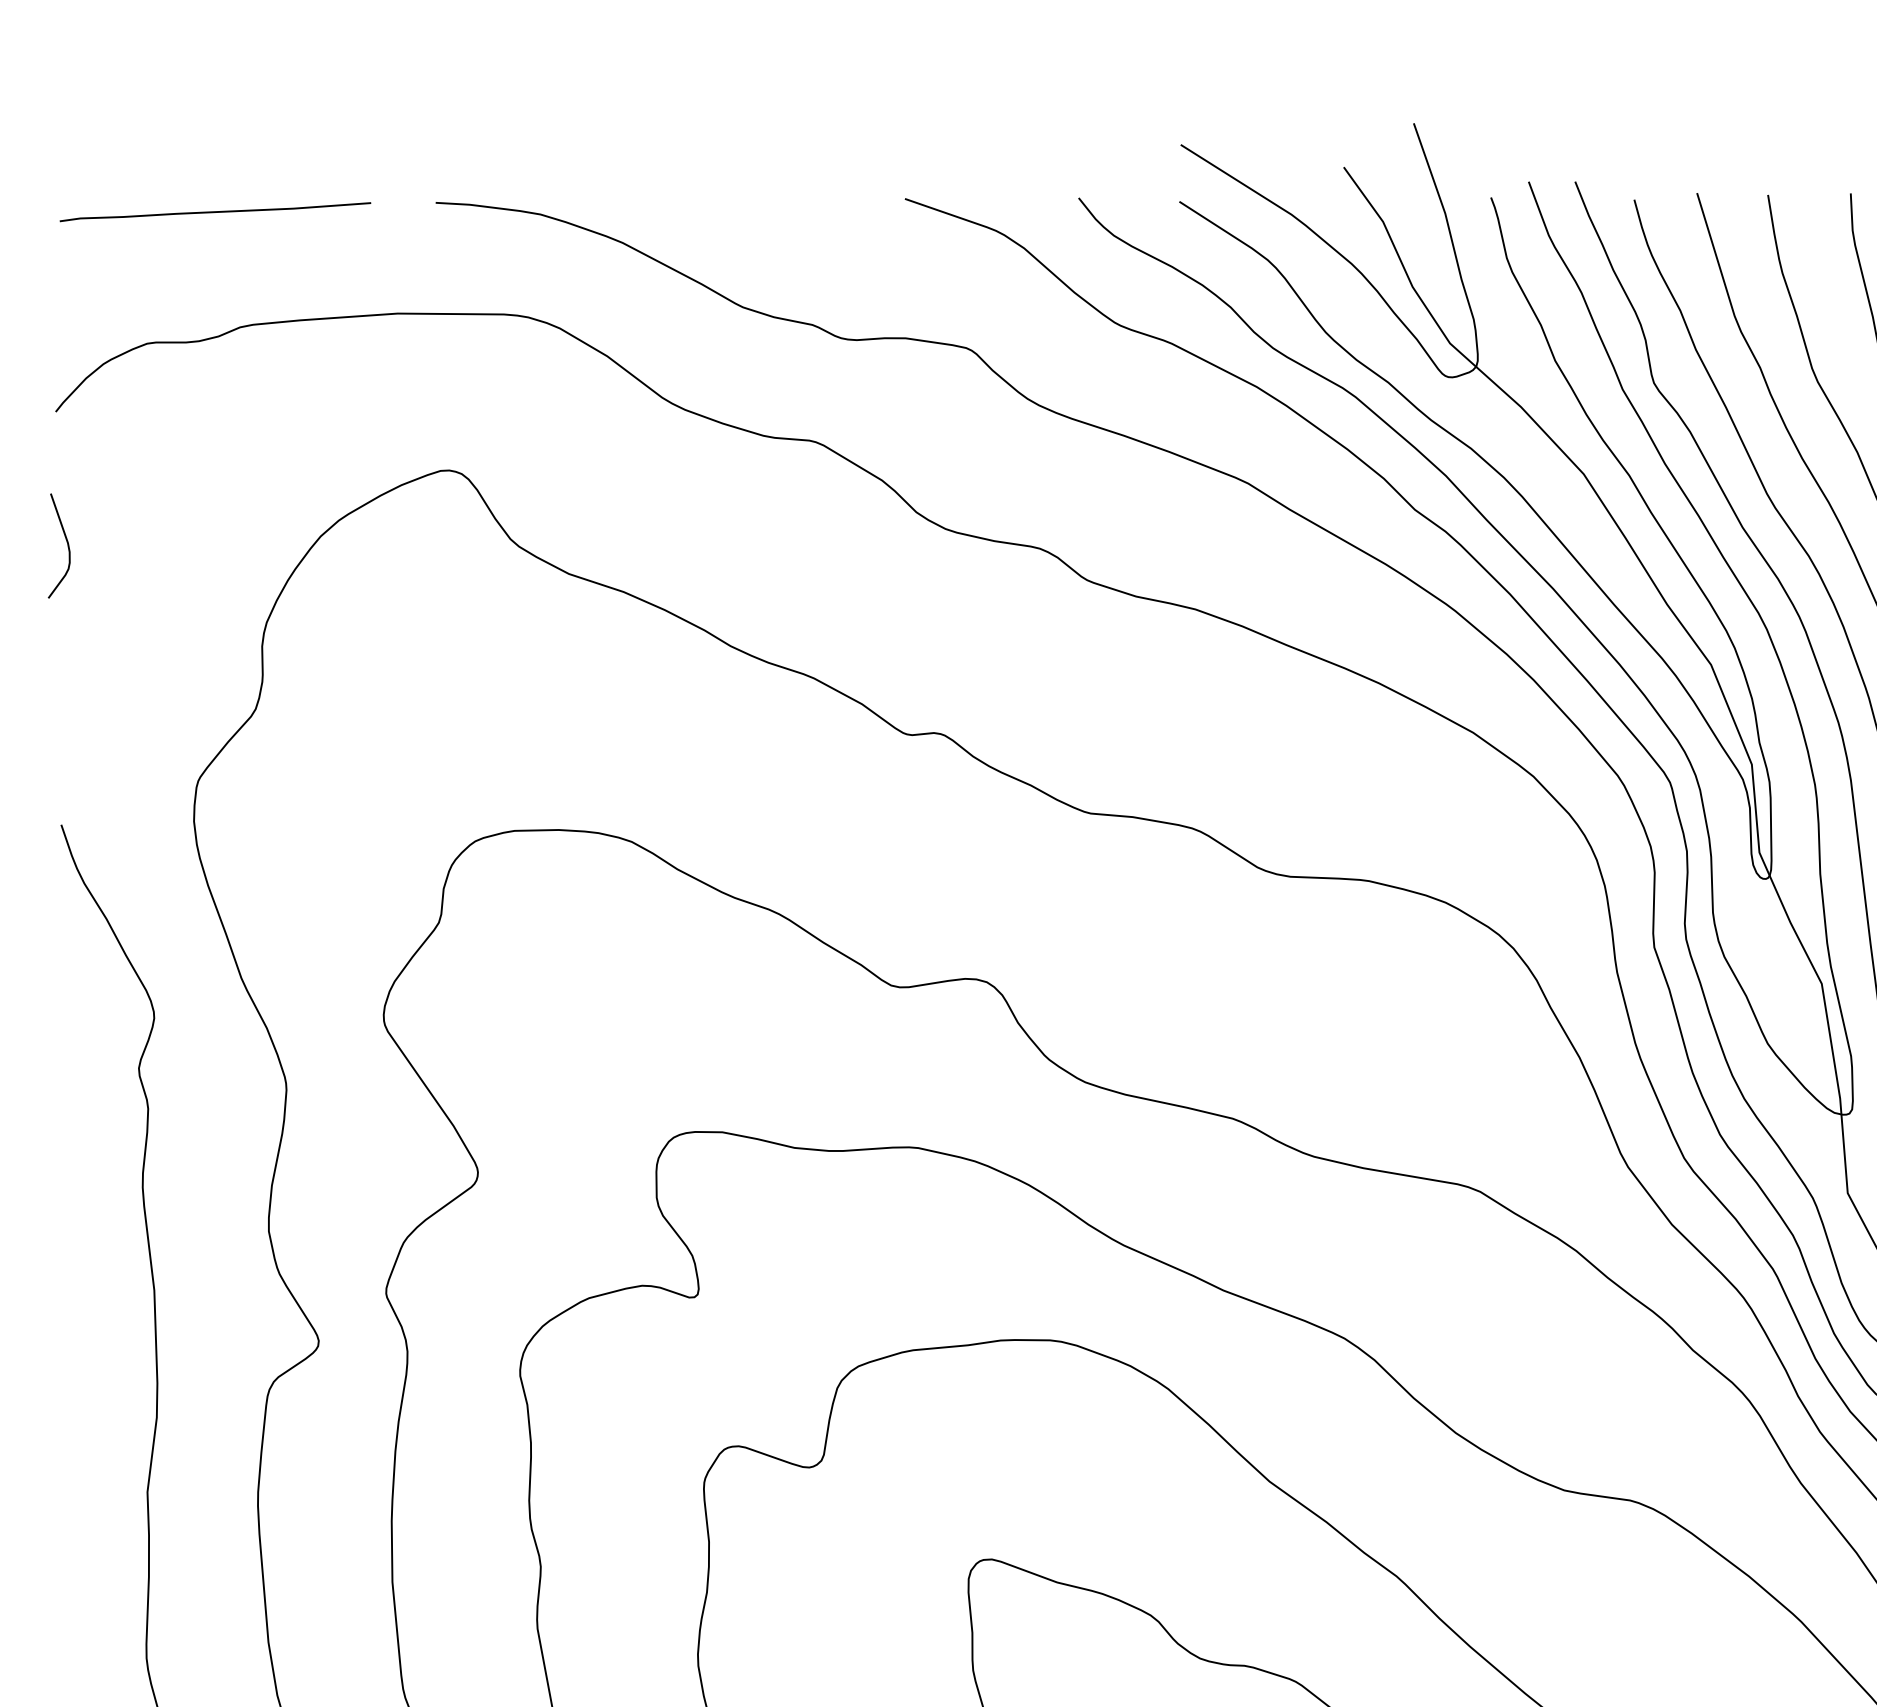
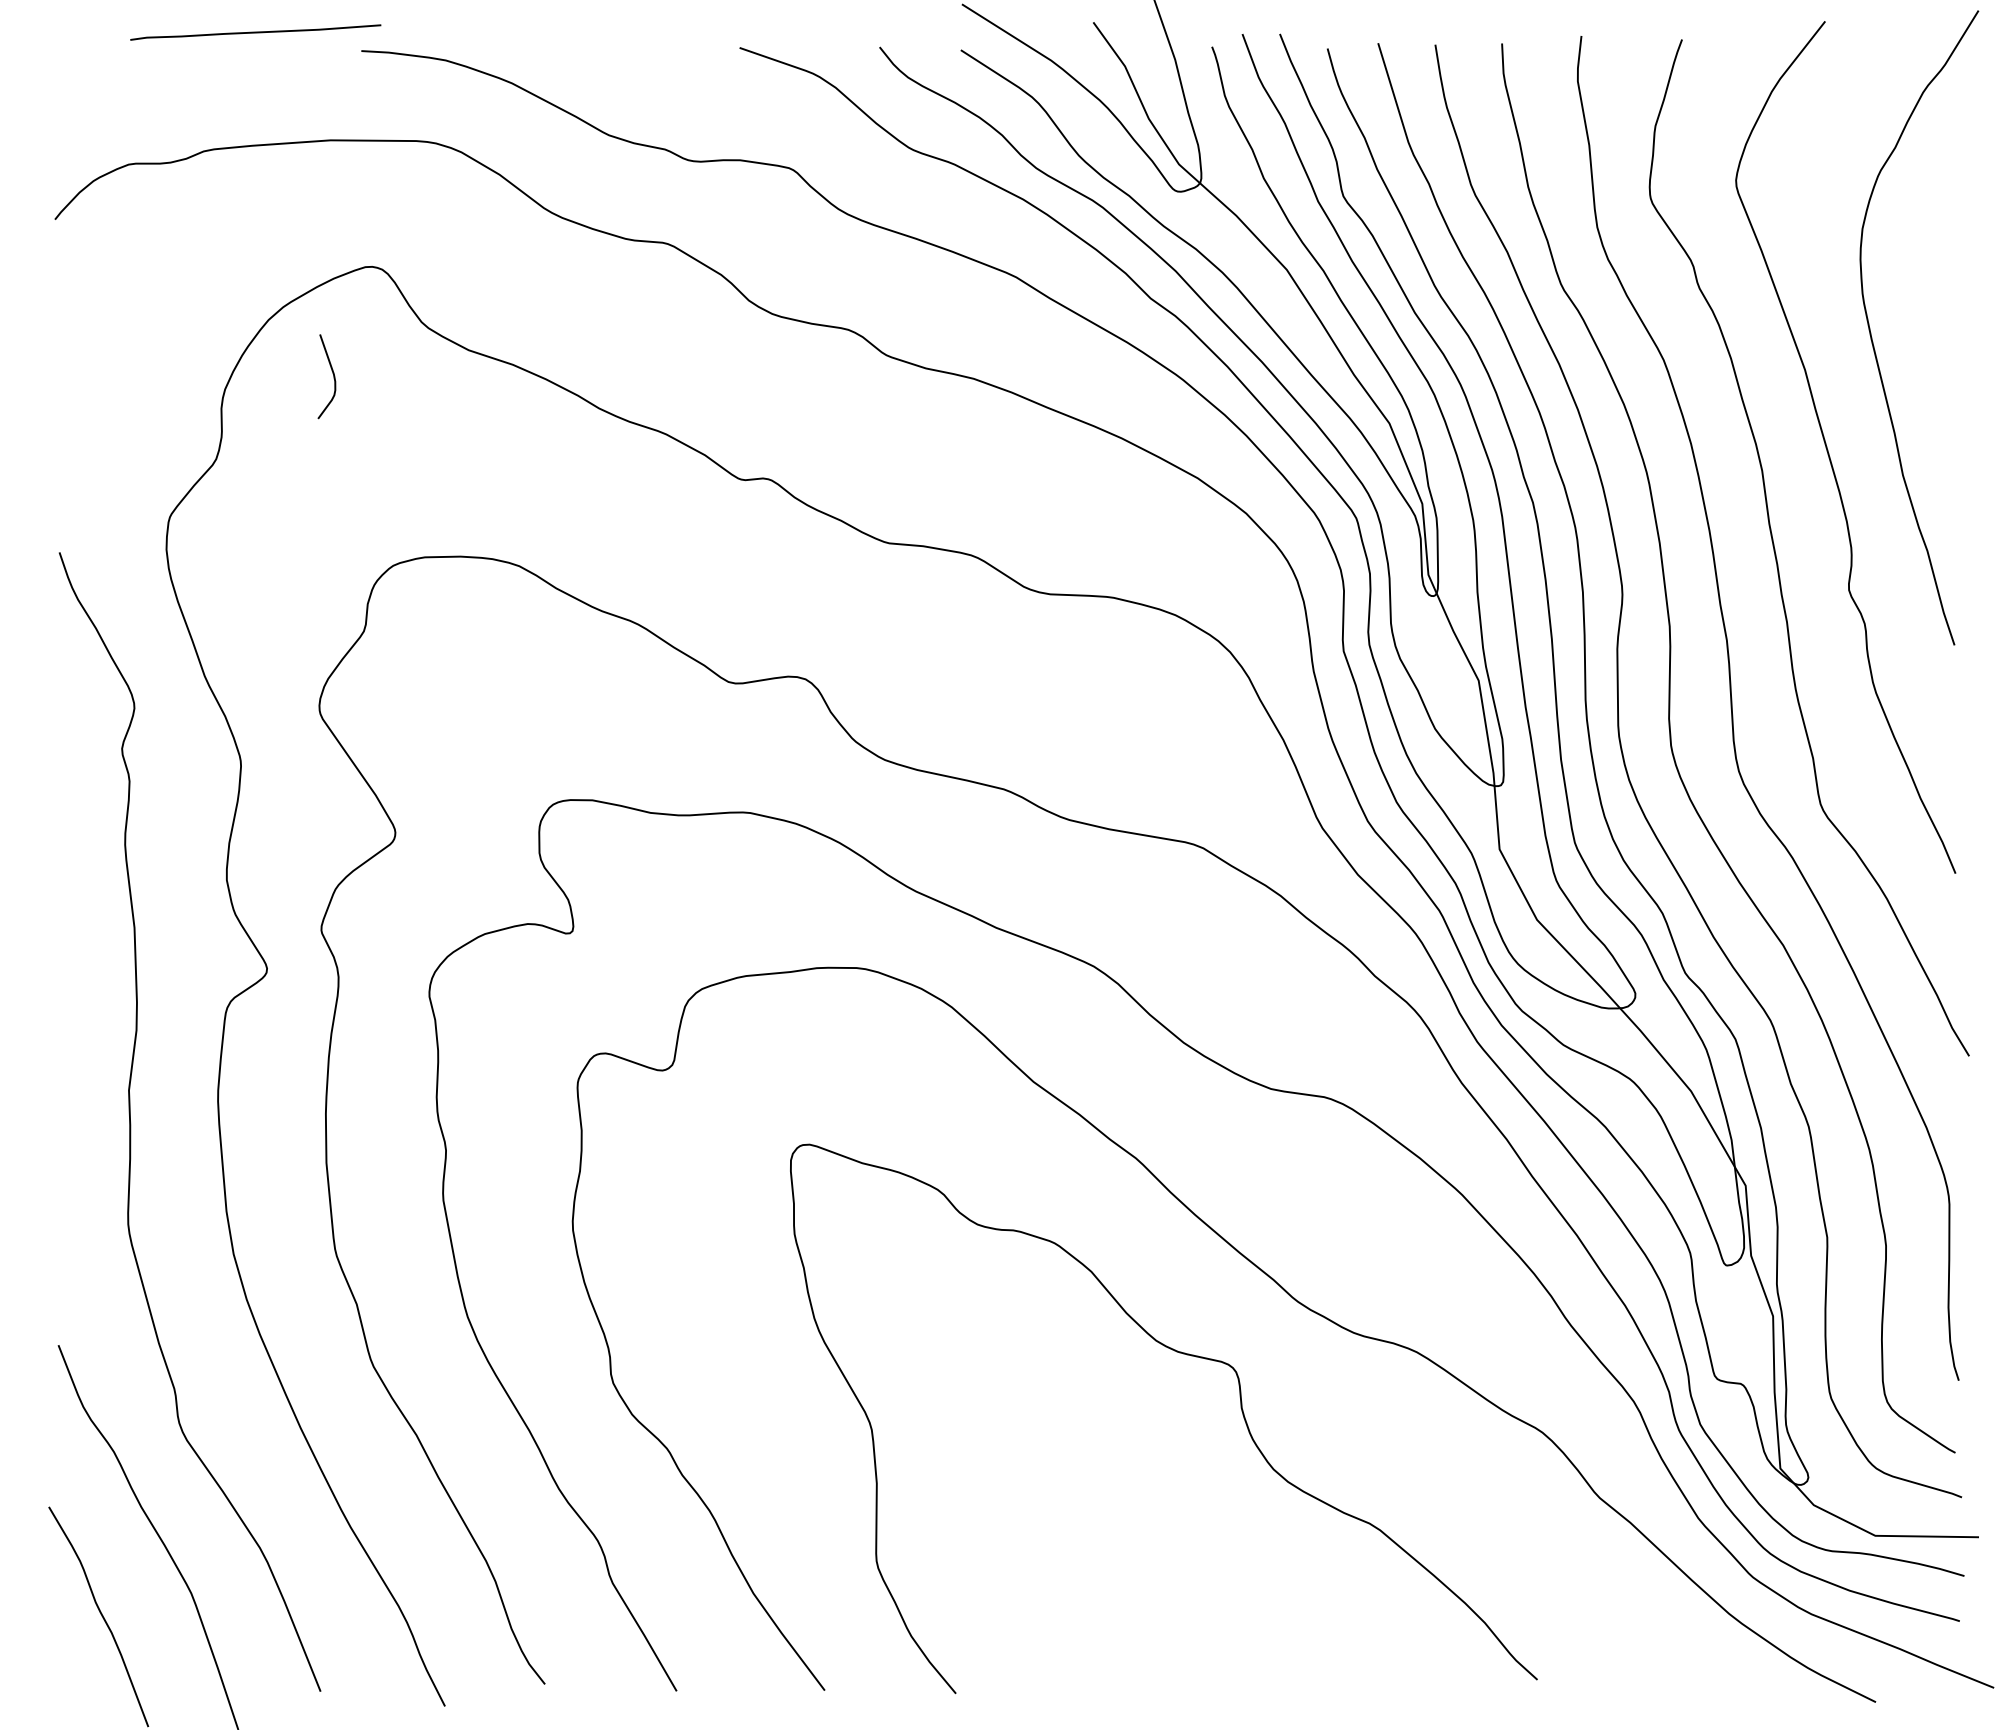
curve: (215, 212) -> (255, 32), moved
curve: (66, 542) -> (332, 373), moved

